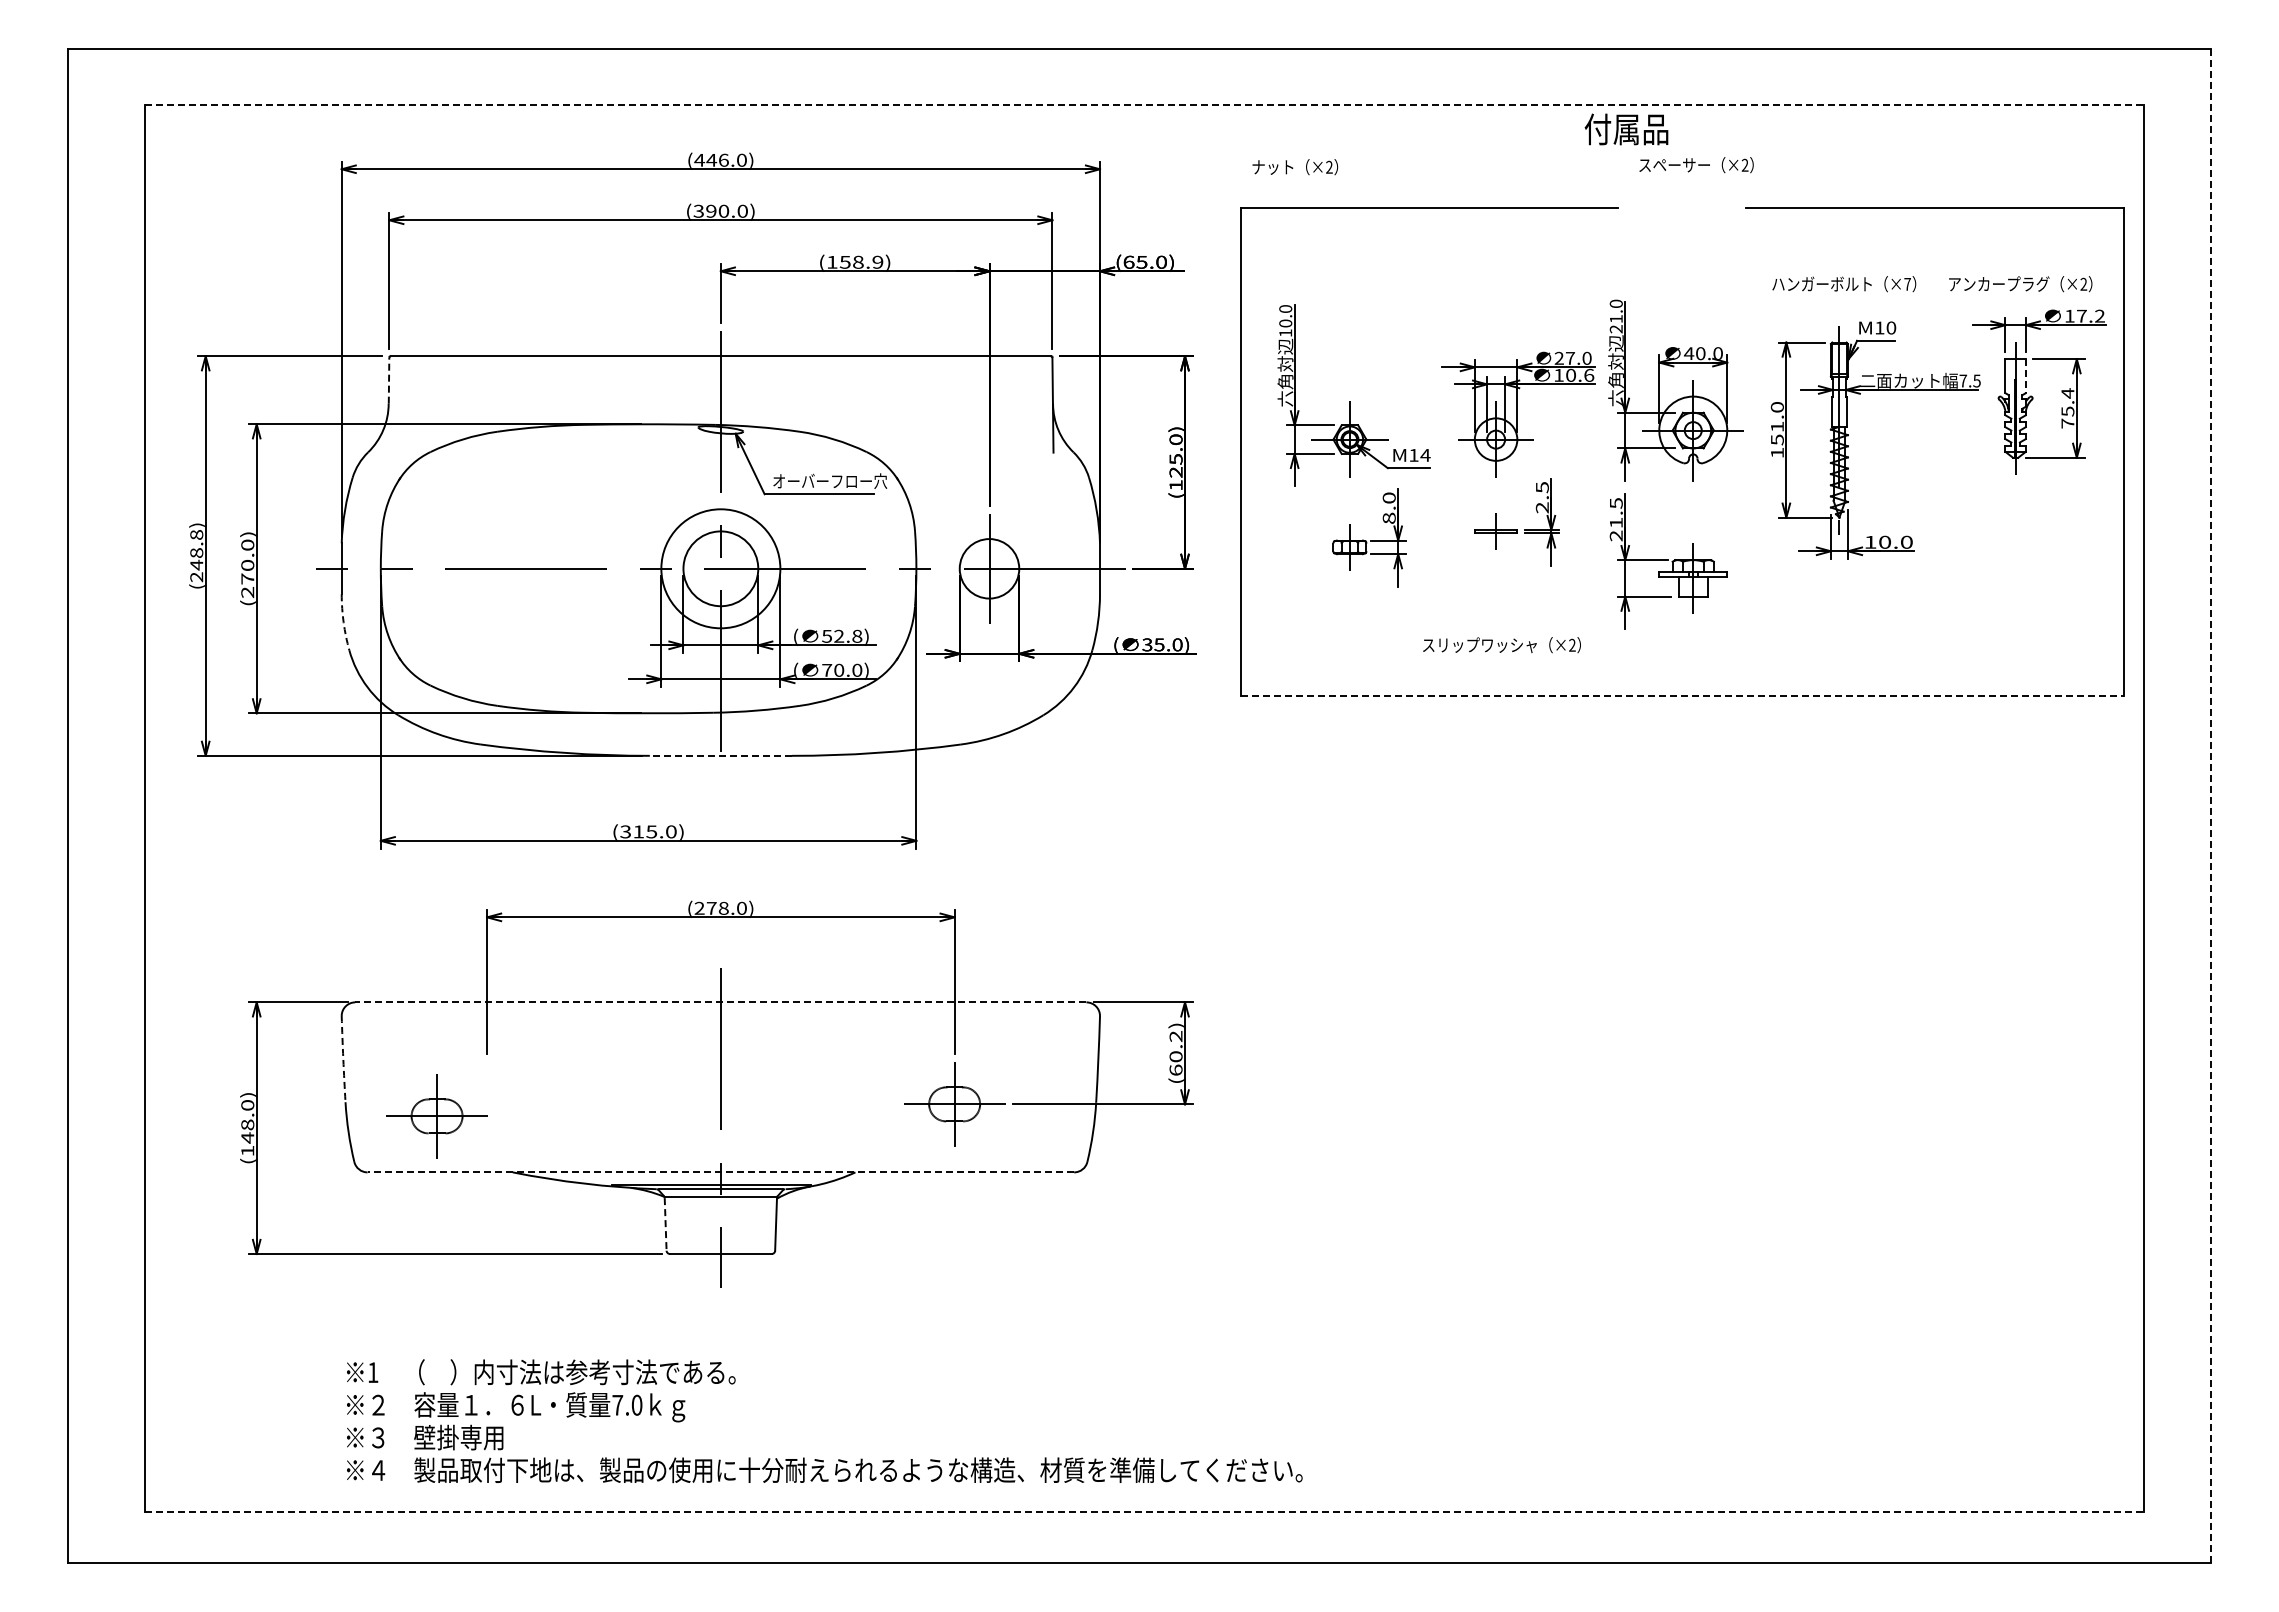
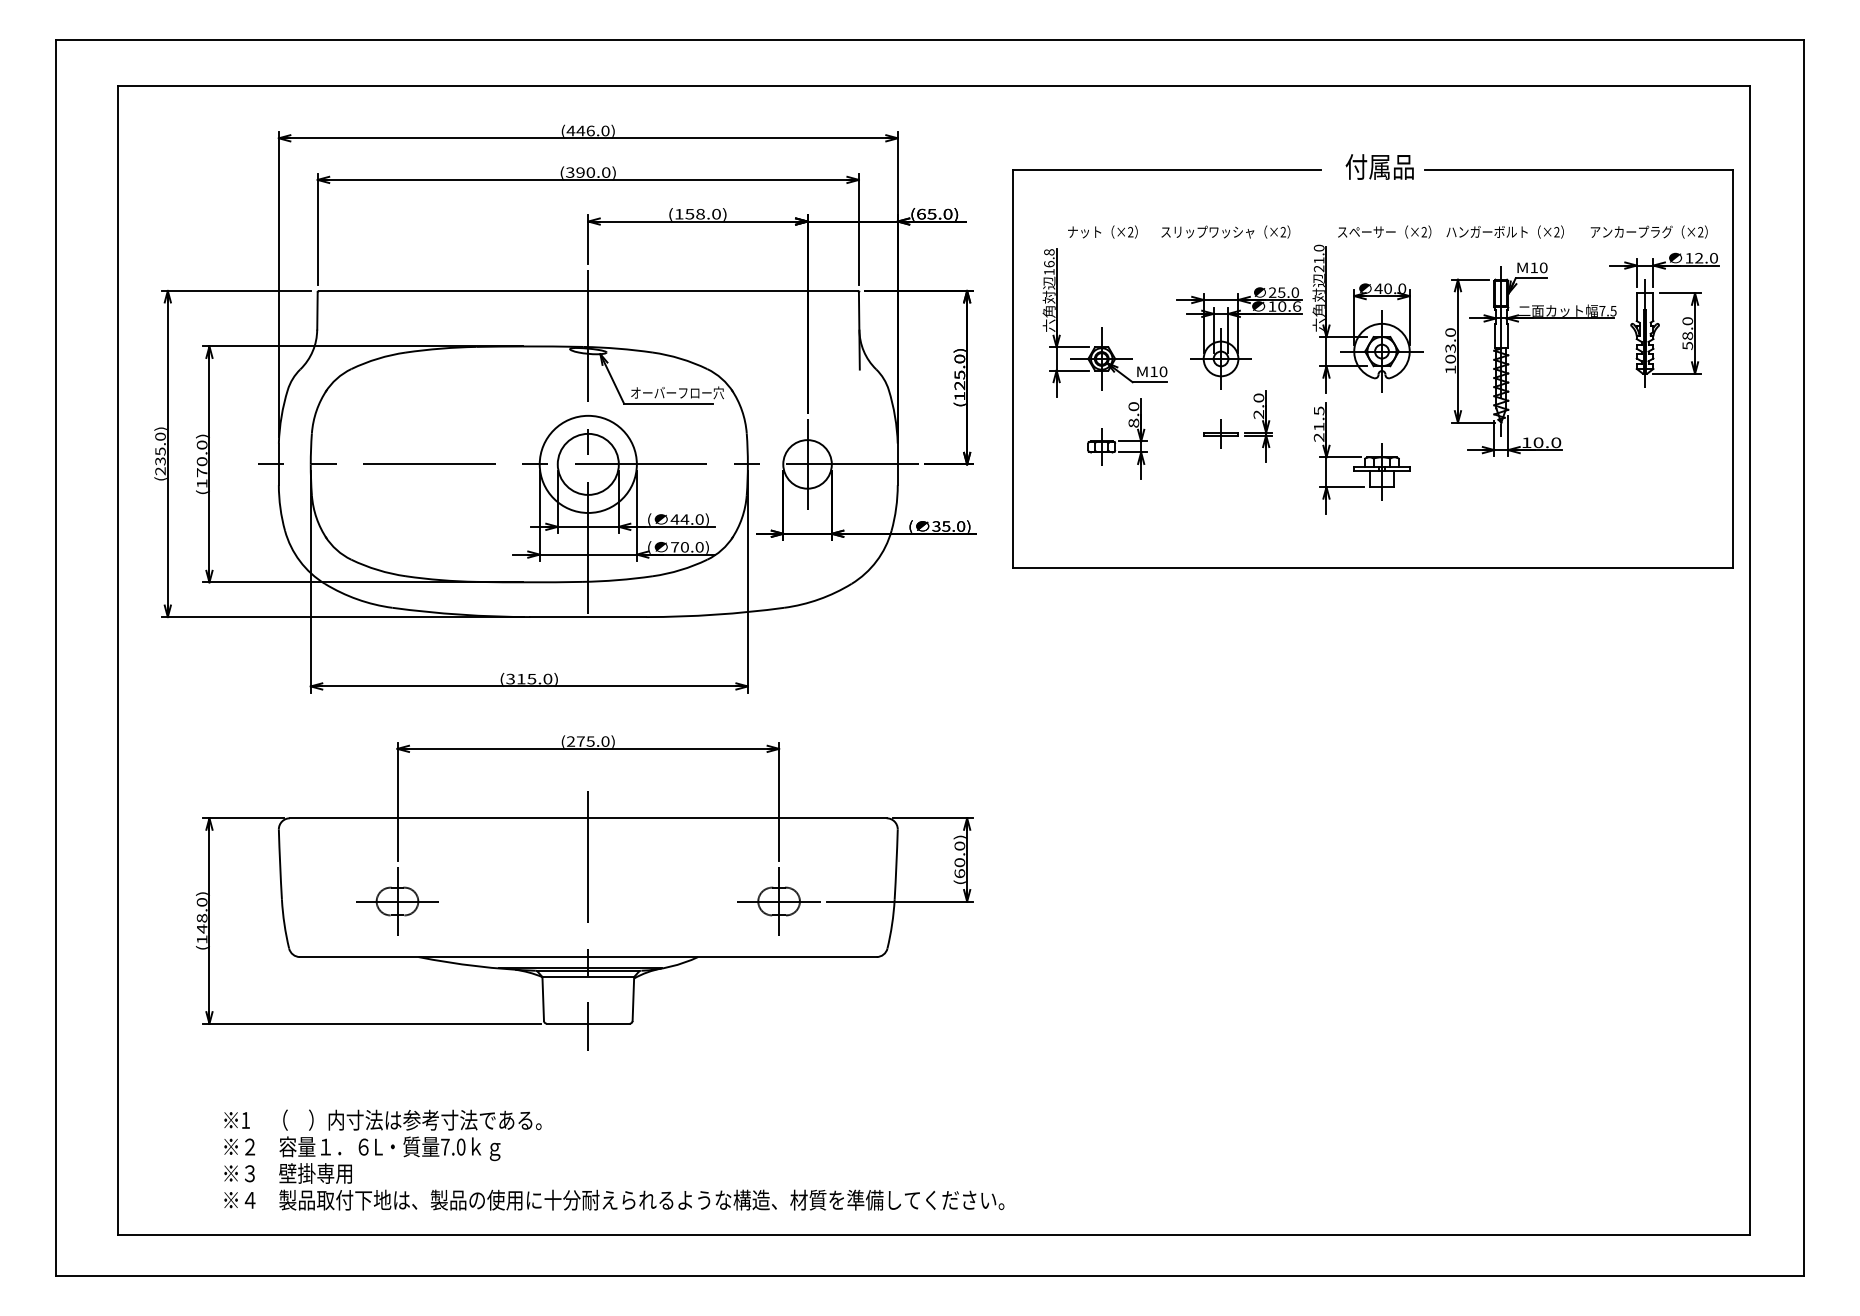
line: (1144, 104) -> (934, 85), dashed -> solid
text: (1626, 129) -> (1379, 167), moved
text: (1696, 165) -> (1384, 232), moved
text: (1295, 167) -> (1103, 232), moved
text: (877, 261) -> (716, 213), (158.9) -> (158.0)
text: (1907, 283) -> (1556, 231), ×7 -> ×2
text: (2090, 315) -> (1706, 257), 17.2 -> 12.0
text: (1285, 316) -> (1049, 258), 10.0 -> 16.8
text: (1570, 358) -> (1281, 292), 27.0 -> 25.0
line: (2025, 376) -> (1653, 307), dashed -> solid
line: (389, 380) -> (317, 310), dashed -> solid
text: (2067, 408) -> (1687, 333), 75.4 -> 58.0
text: (1776, 433) -> (1449, 353), 151.0 -> 103.0
text: (1425, 454) -> (1163, 371), M14 -> M10
text: (1541, 487) -> (1258, 398), 2.5 -> 2.0
text: (196, 550) -> (160, 449), (248.8) -> (235.0)
text: (247, 592) -> (201, 483), (270.0) -> (170.0)
arc: (343, 622) -> (280, 508), dashed -> solid
text: (841, 635) -> (686, 518), 52.8) -> 44.0)
text: (1501, 645) -> (1225, 232), moved
line: (1682, 696) -> (1373, 568), dashed -> solid
line: (720, 755) -> (588, 616), dashed -> solid
line: (2210, 805) -> (1804, 657), dashed -> solid
text: (723, 907) -> (590, 740), (278.0) -> (275.0)
line: (720, 1002) -> (588, 818), dashed -> solid
text: (1175, 1036) -> (959, 846), (60.2) -> (60.0)
arc: (343, 1059) -> (280, 864), dashed -> solid
part: (436, 1116) -> (397, 901), moved
line: (720, 1172) -> (588, 957), dashed -> solid
line: (665, 1224) -> (543, 999), dashed -> solid
text: (824, 1421) -> (614, 1160), moved
line: (1144, 1512) -> (934, 1234), dashed -> solid

